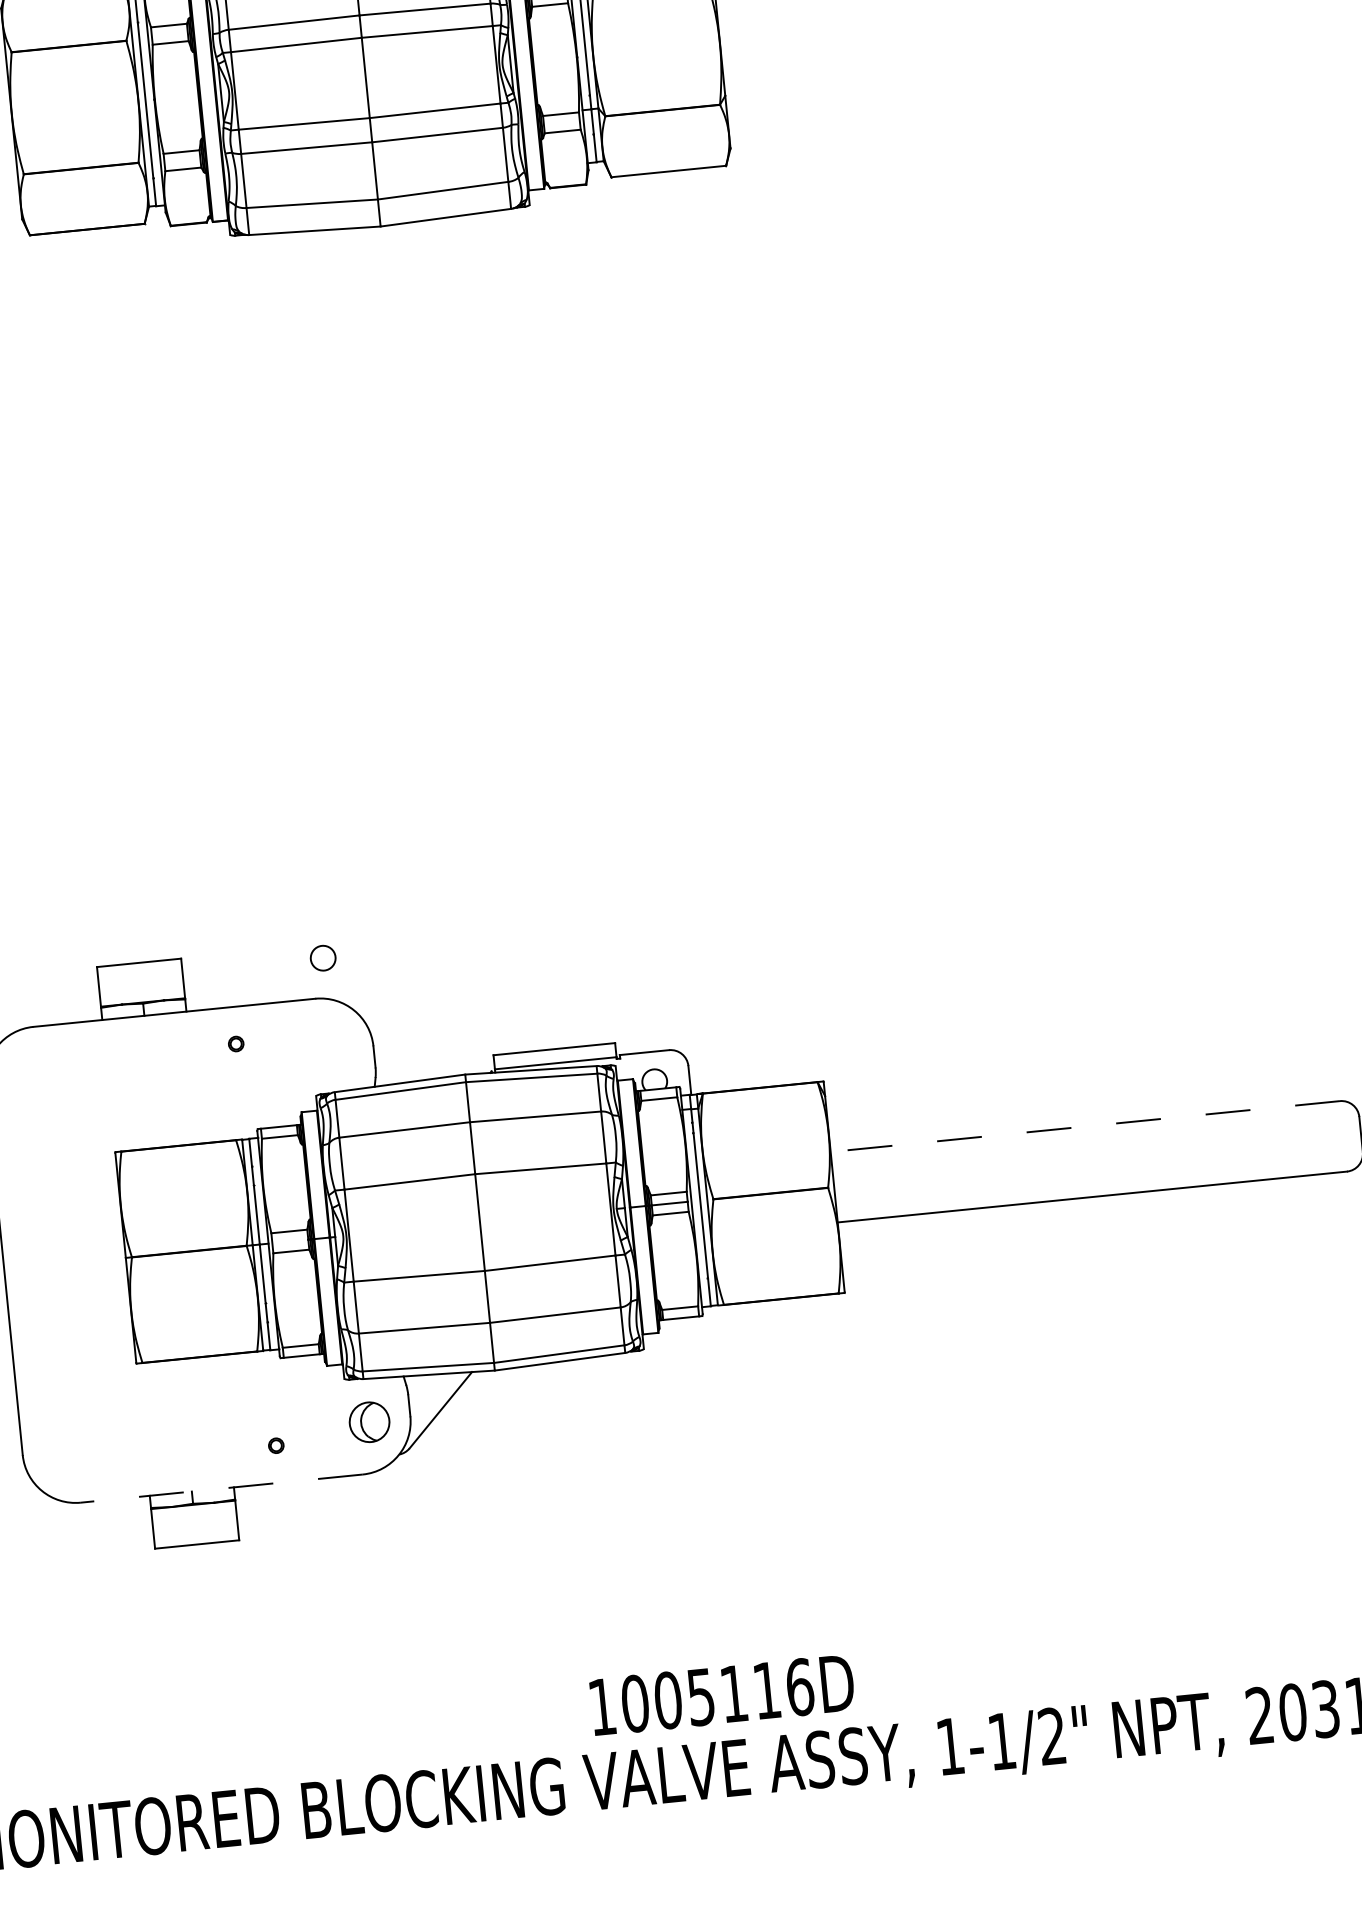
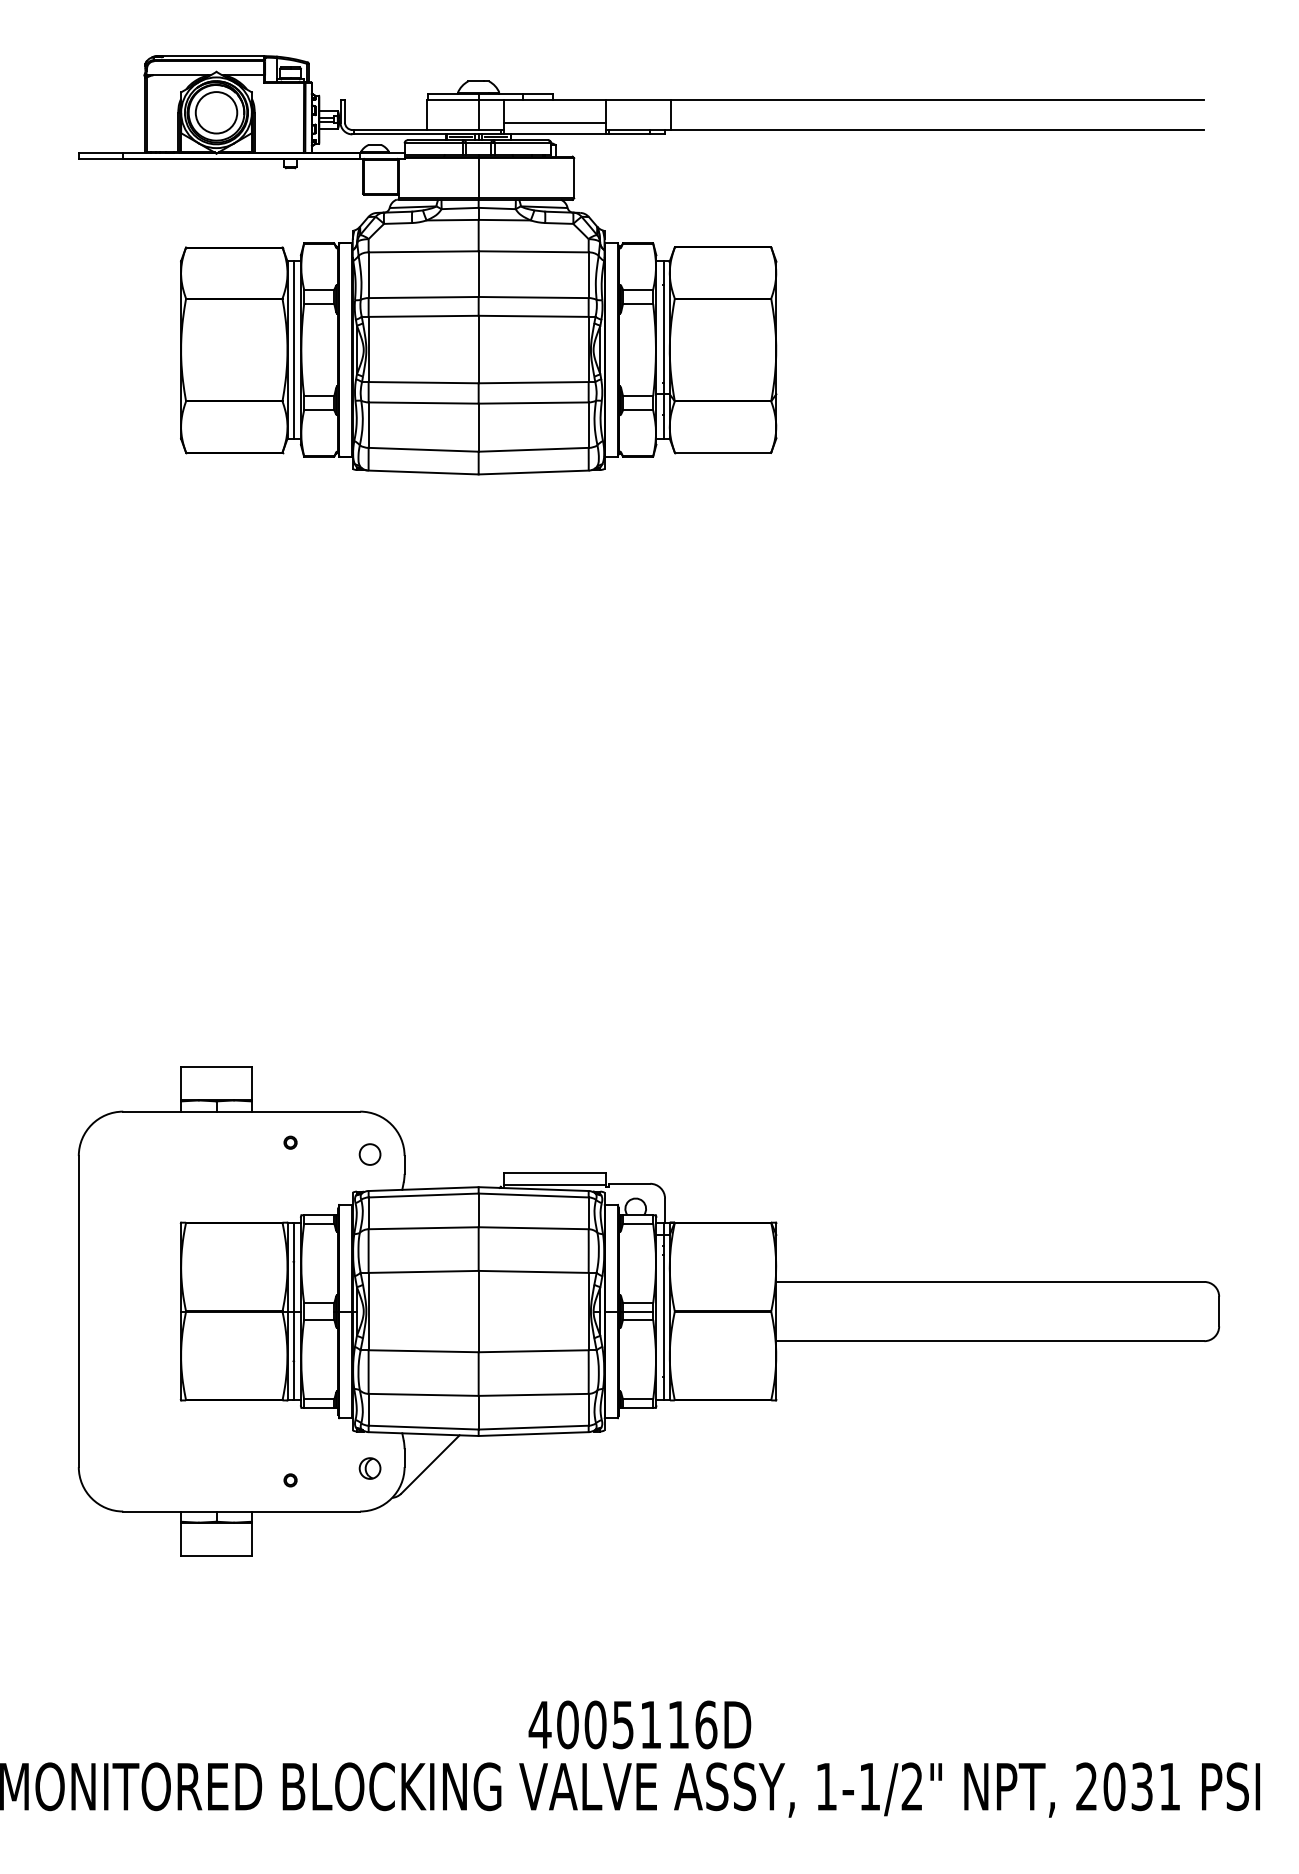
circle: (322, 958) -> (369, 1154), moved
line: (1084, 1126) -> (989, 1281), dashed -> solid
part: (368, 1422) -> (369, 1468), size x0.62
line: (221, 1488) -> (241, 1511), dashed -> solid
text: (601, 1706) -> (539, 1724), 1005116D -> 4005116D

